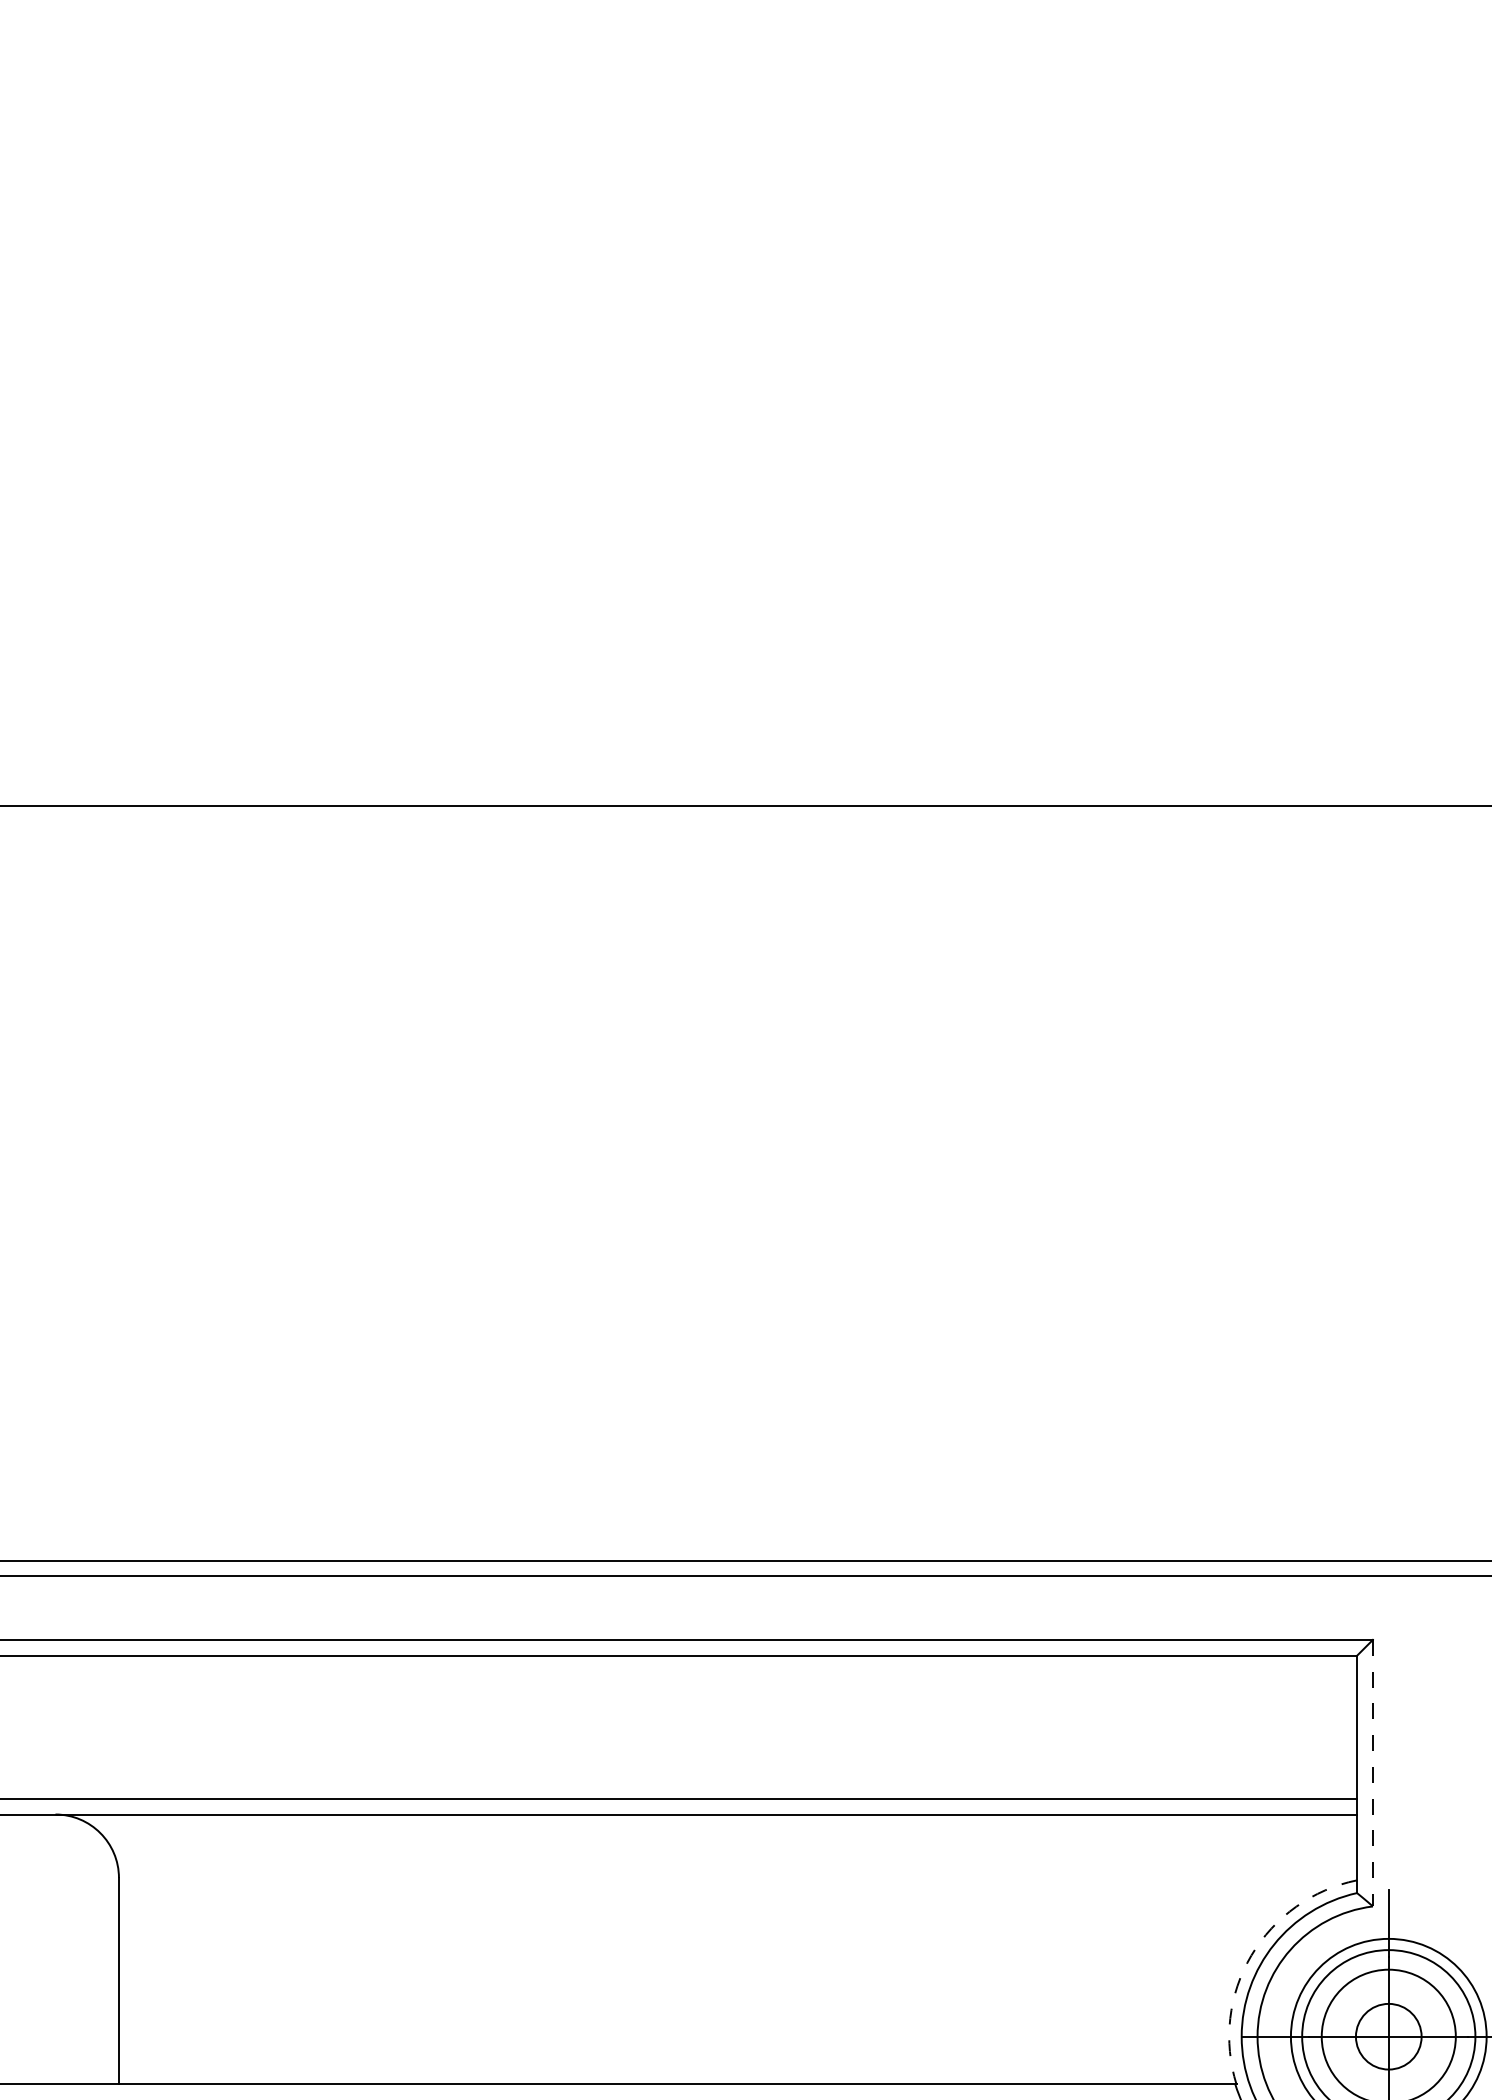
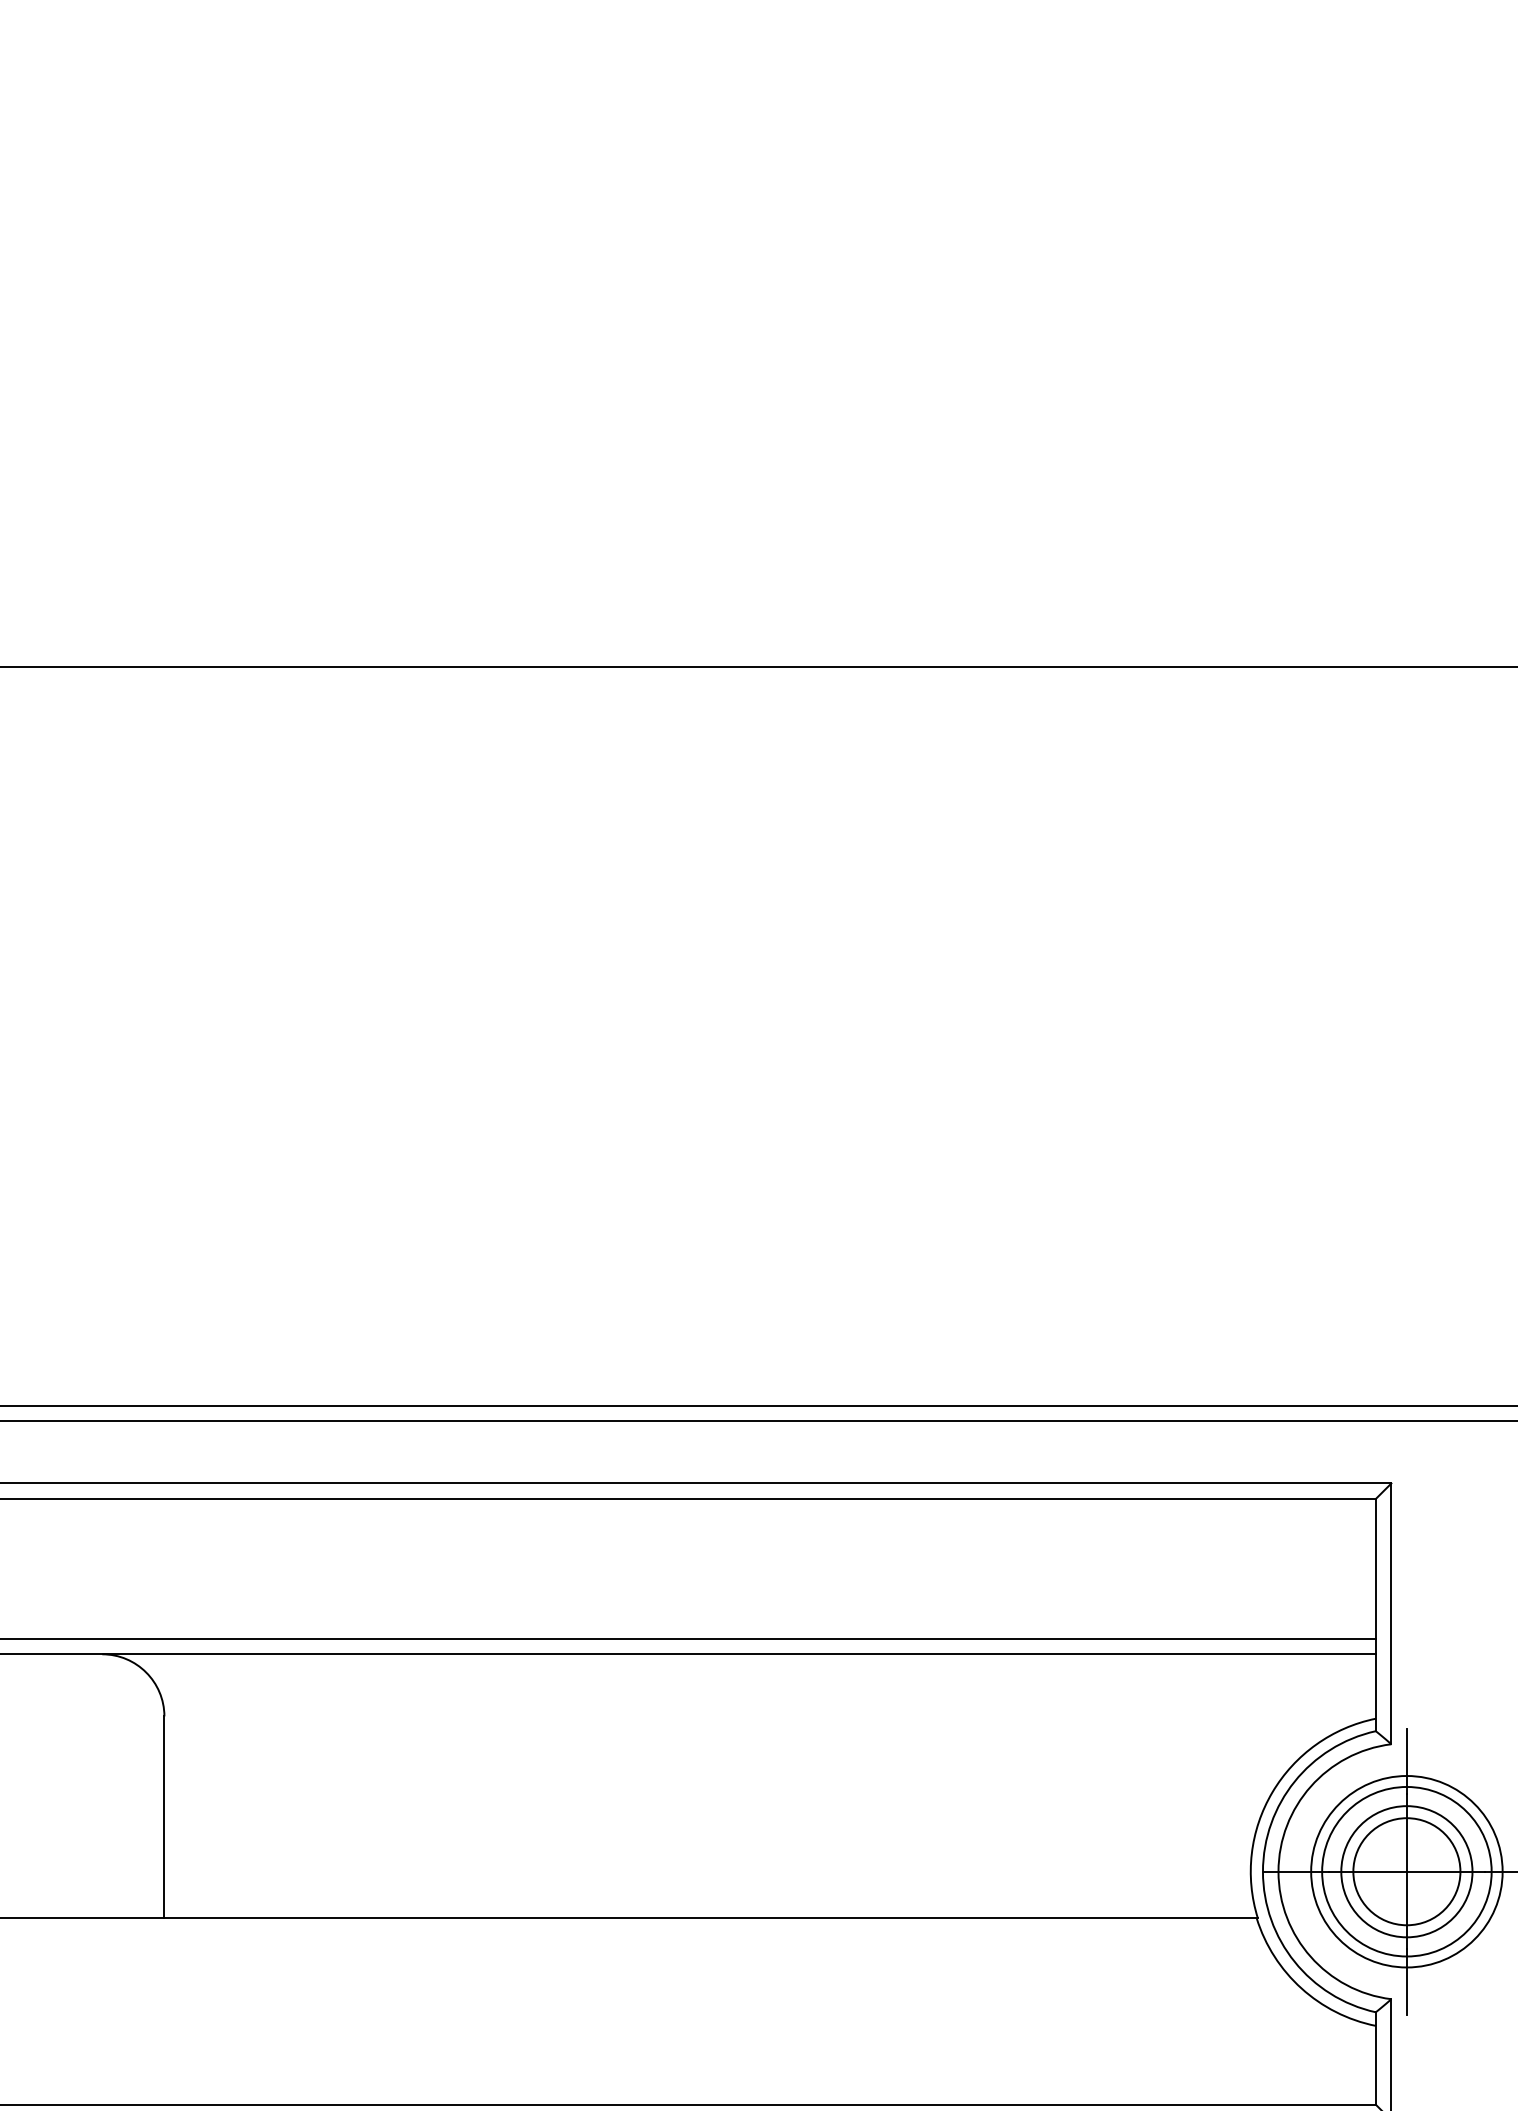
line: (1373, 1773) -> (1391, 1614), dashed -> solid
arc: (1251, 1955) -> (1272, 1792), dashed -> solid
circle: (1388, 2036) -> (1406, 1871), size x1.67

